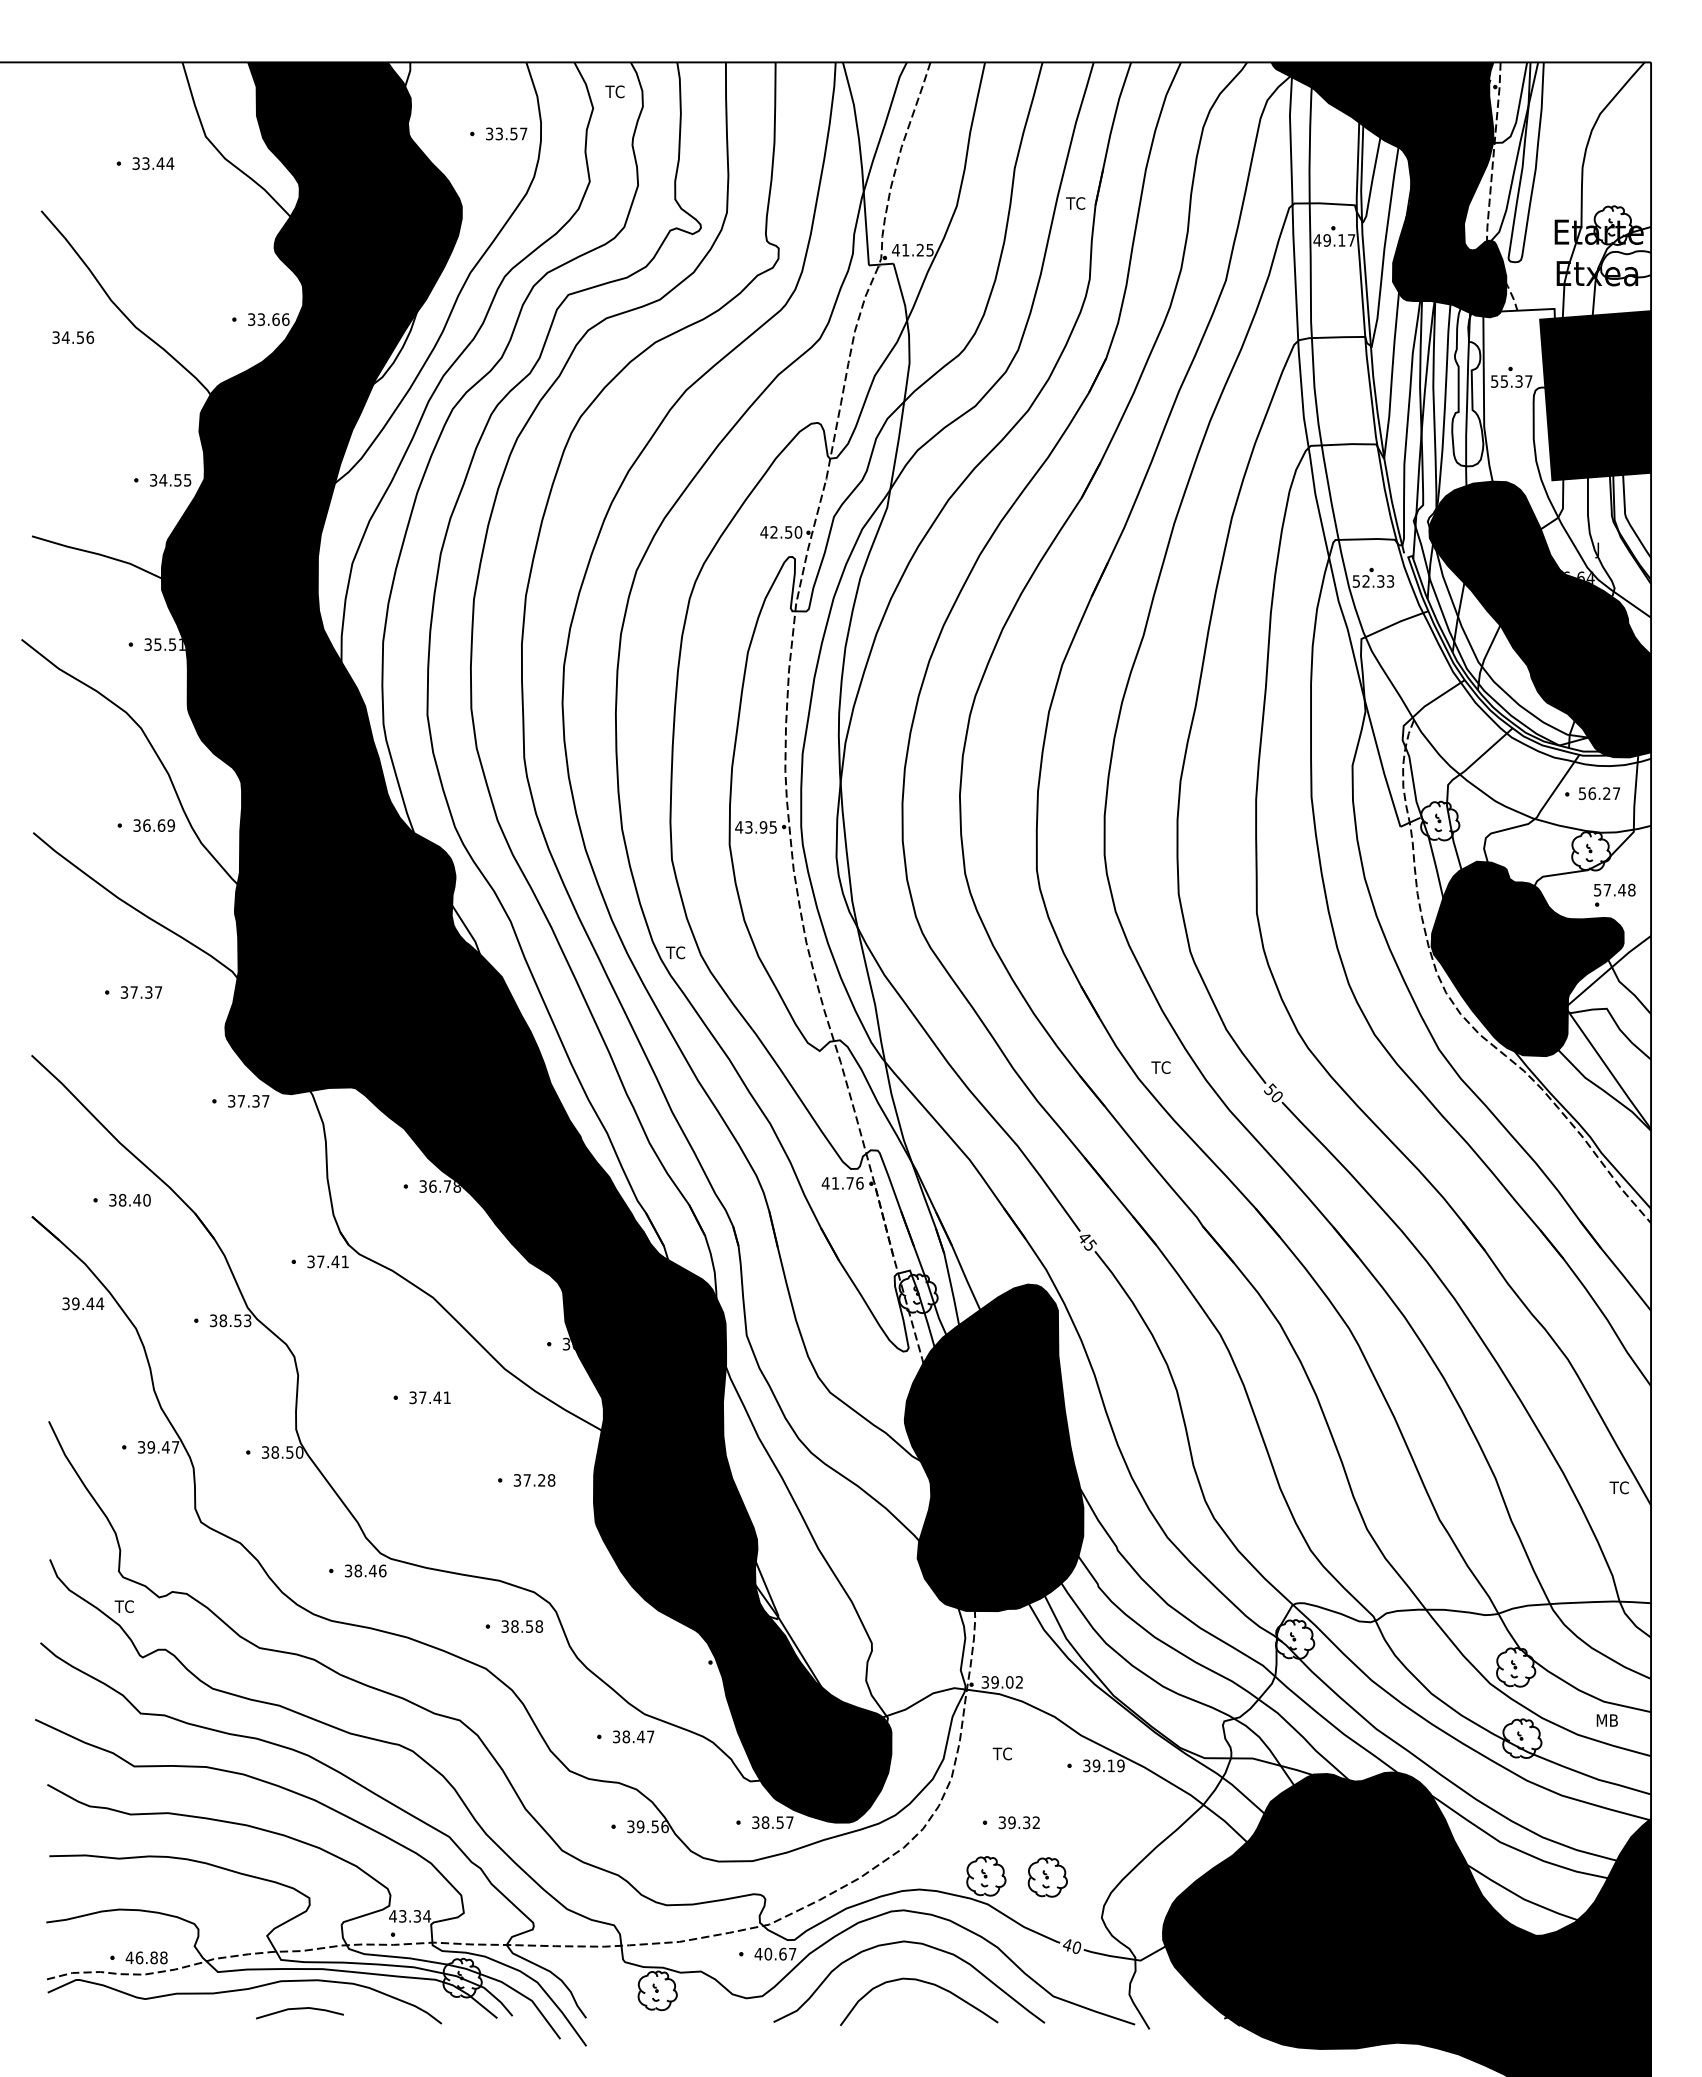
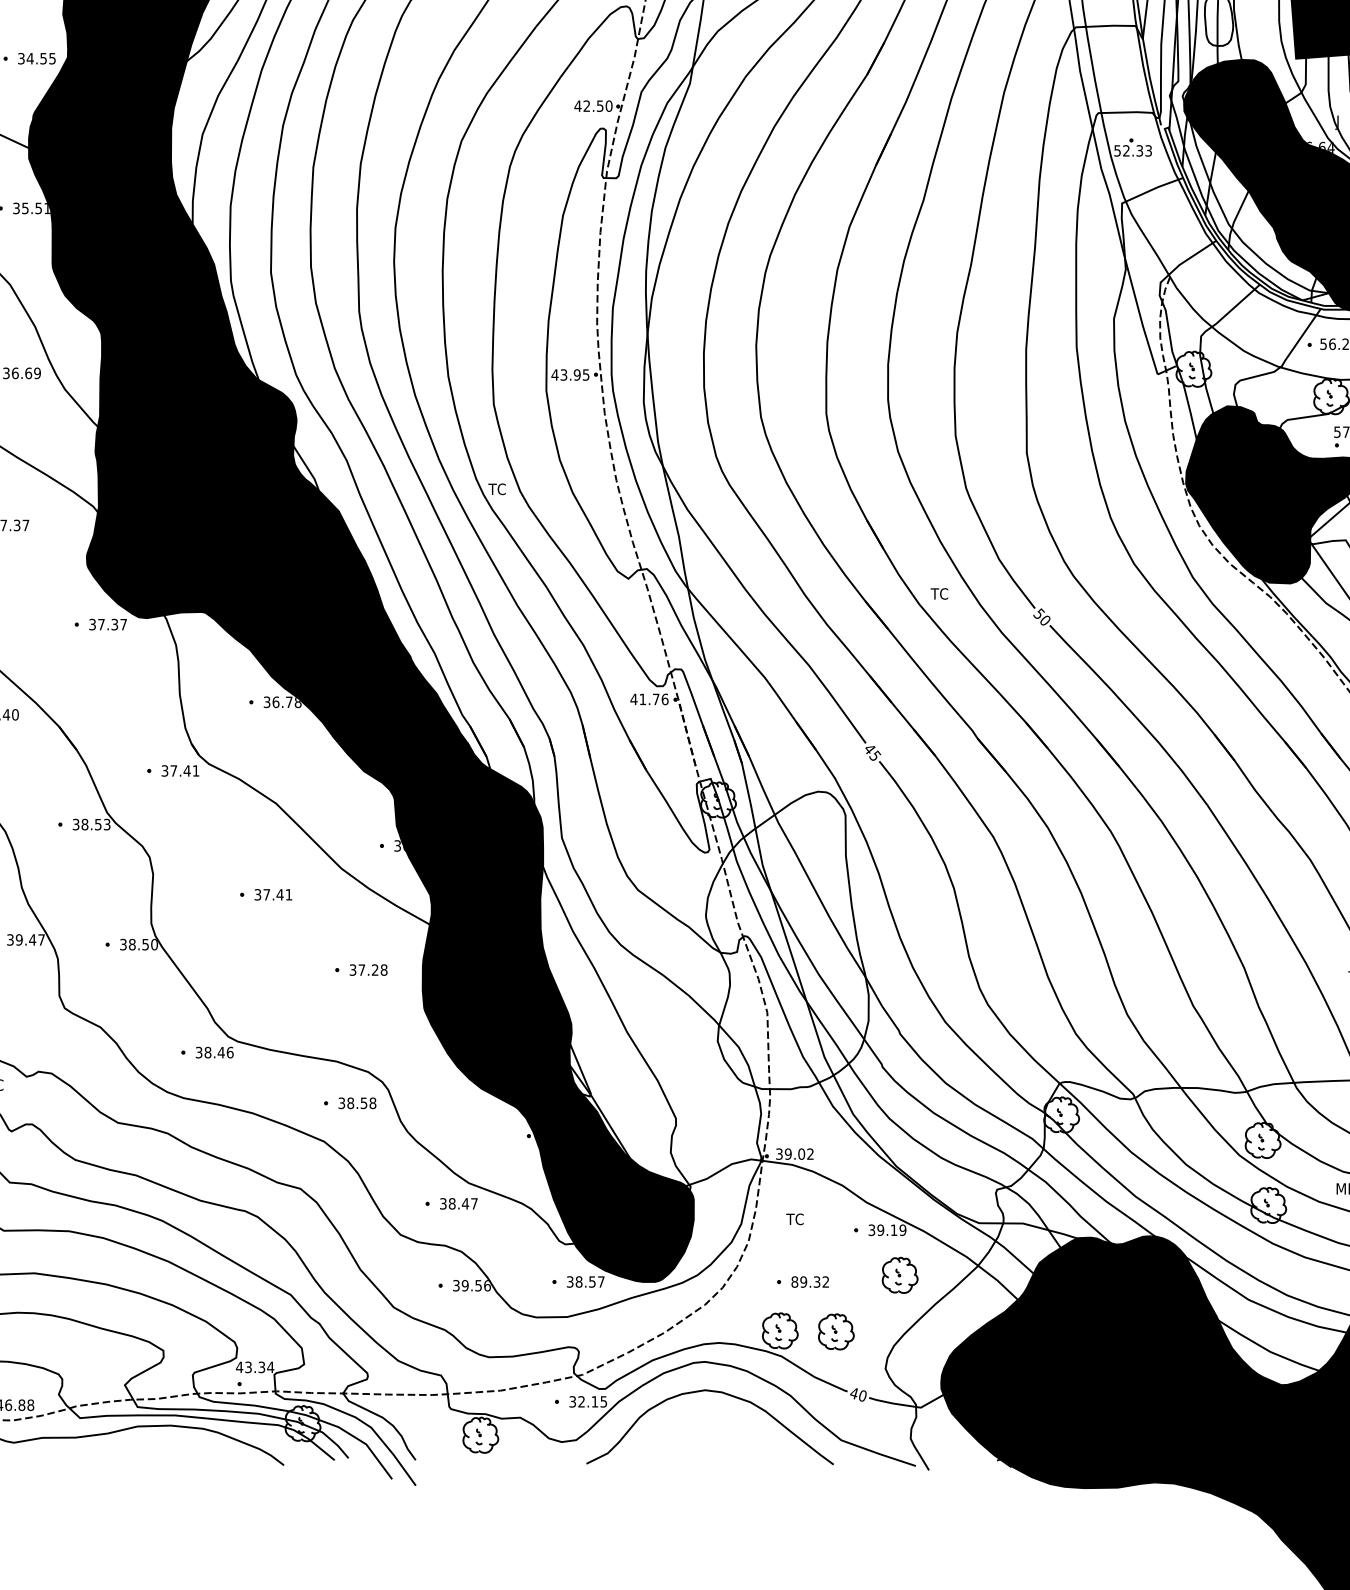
fill: (993, 1447) -> (786, 940), removed
part: (1117, 1815) -> (899, 1275), added
text: (1002, 1822) -> (795, 1281), 39.32 -> 89.32
text: (775, 1953) -> (588, 1401), 40.67 -> 32.15
curve: (925, 1983) -> (724, 1428), removed
line: (299, 2009) -> (154, 1452), removed

